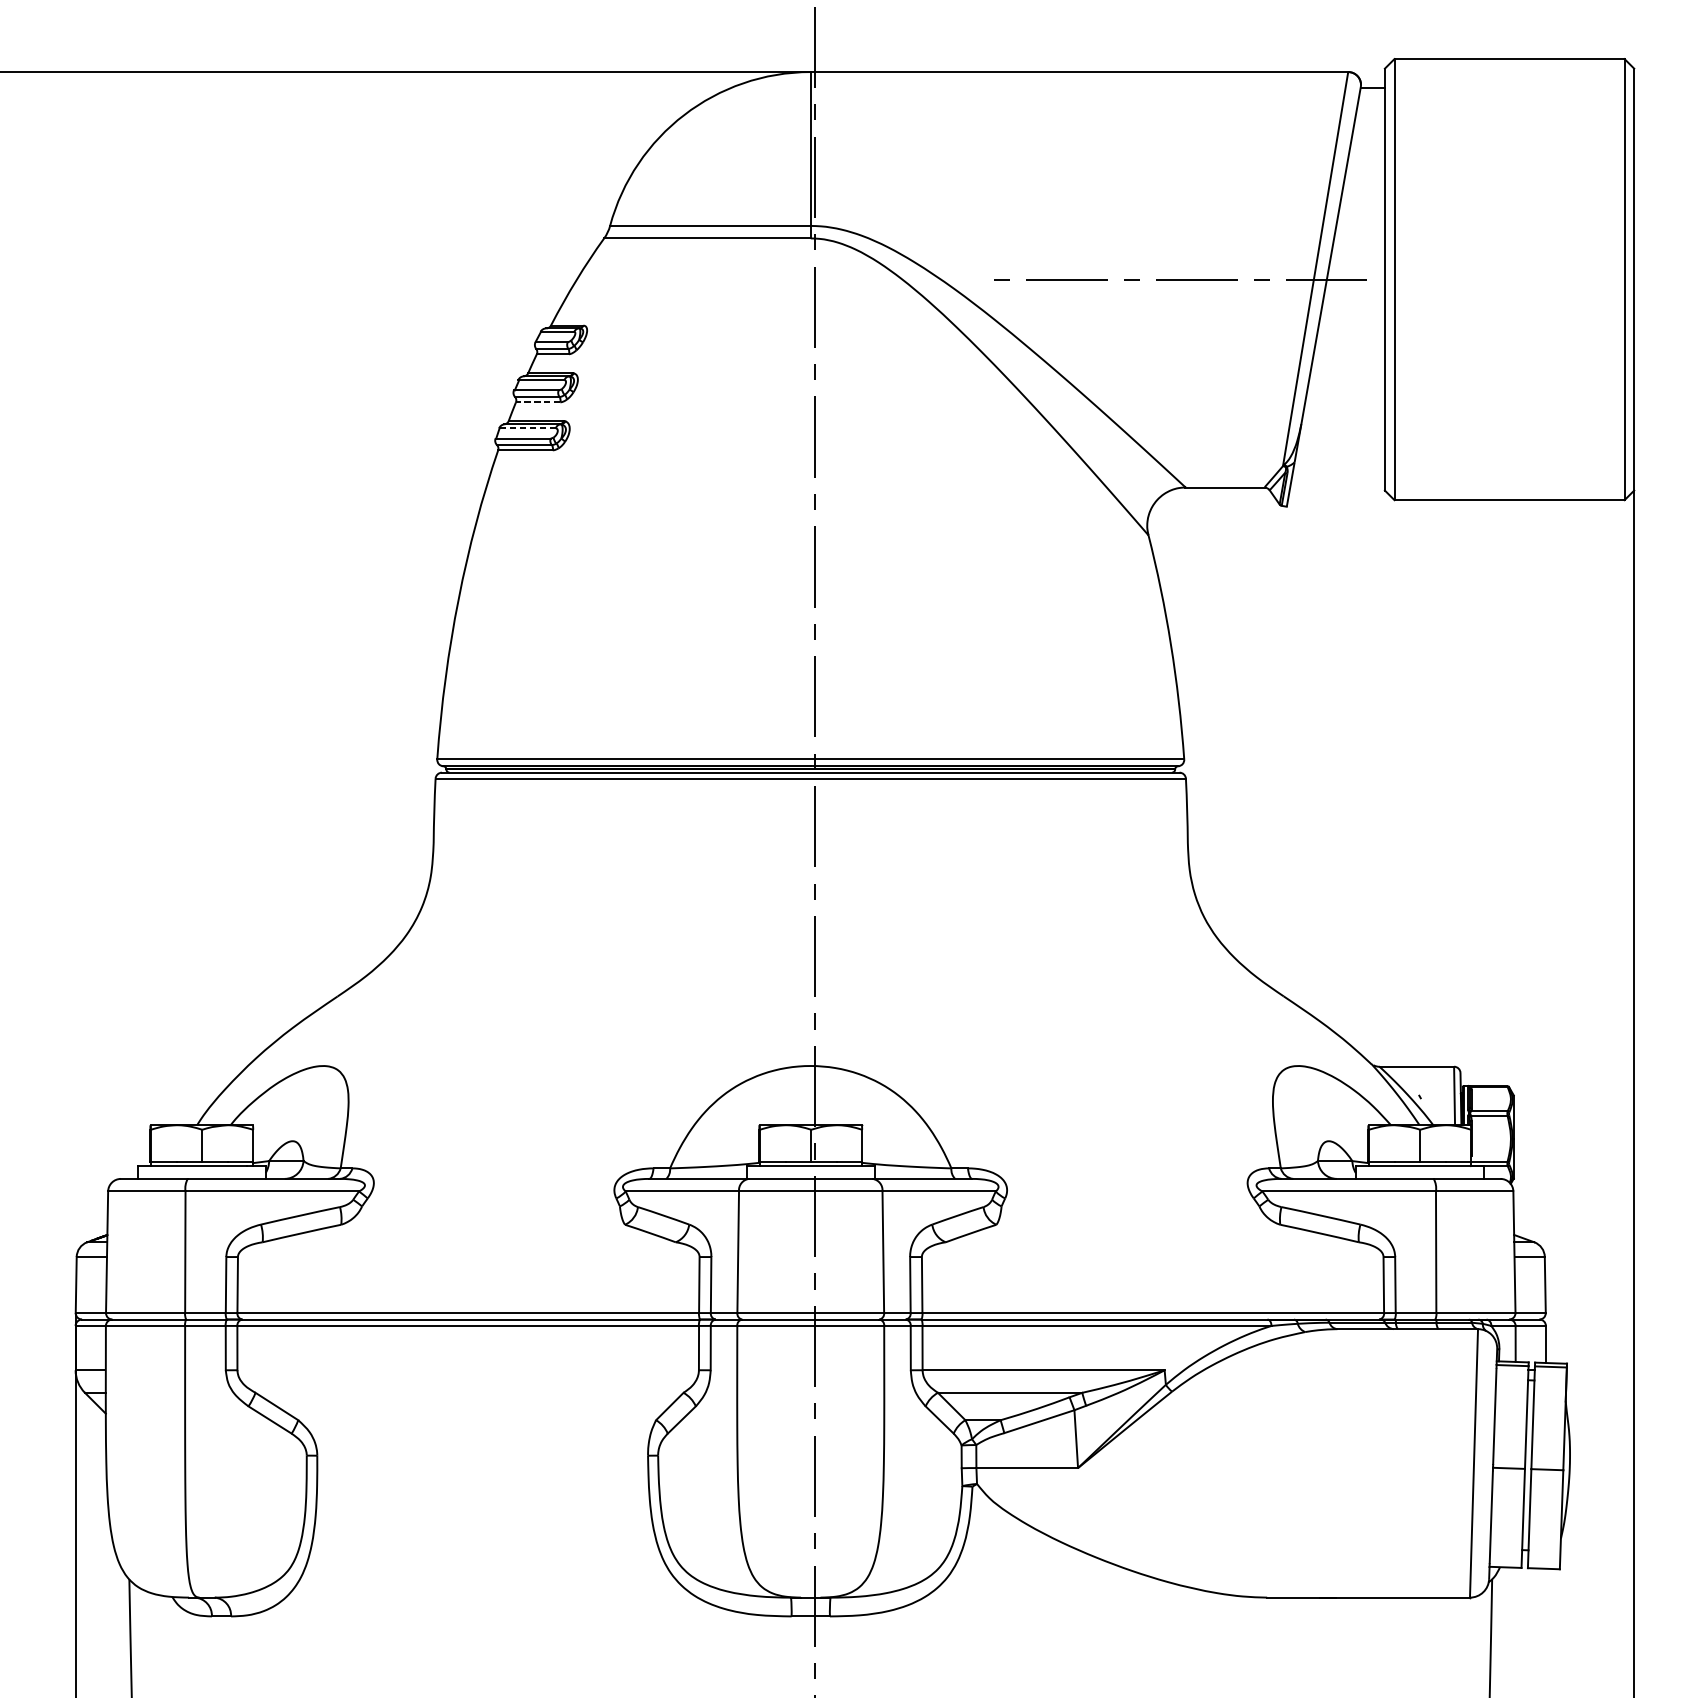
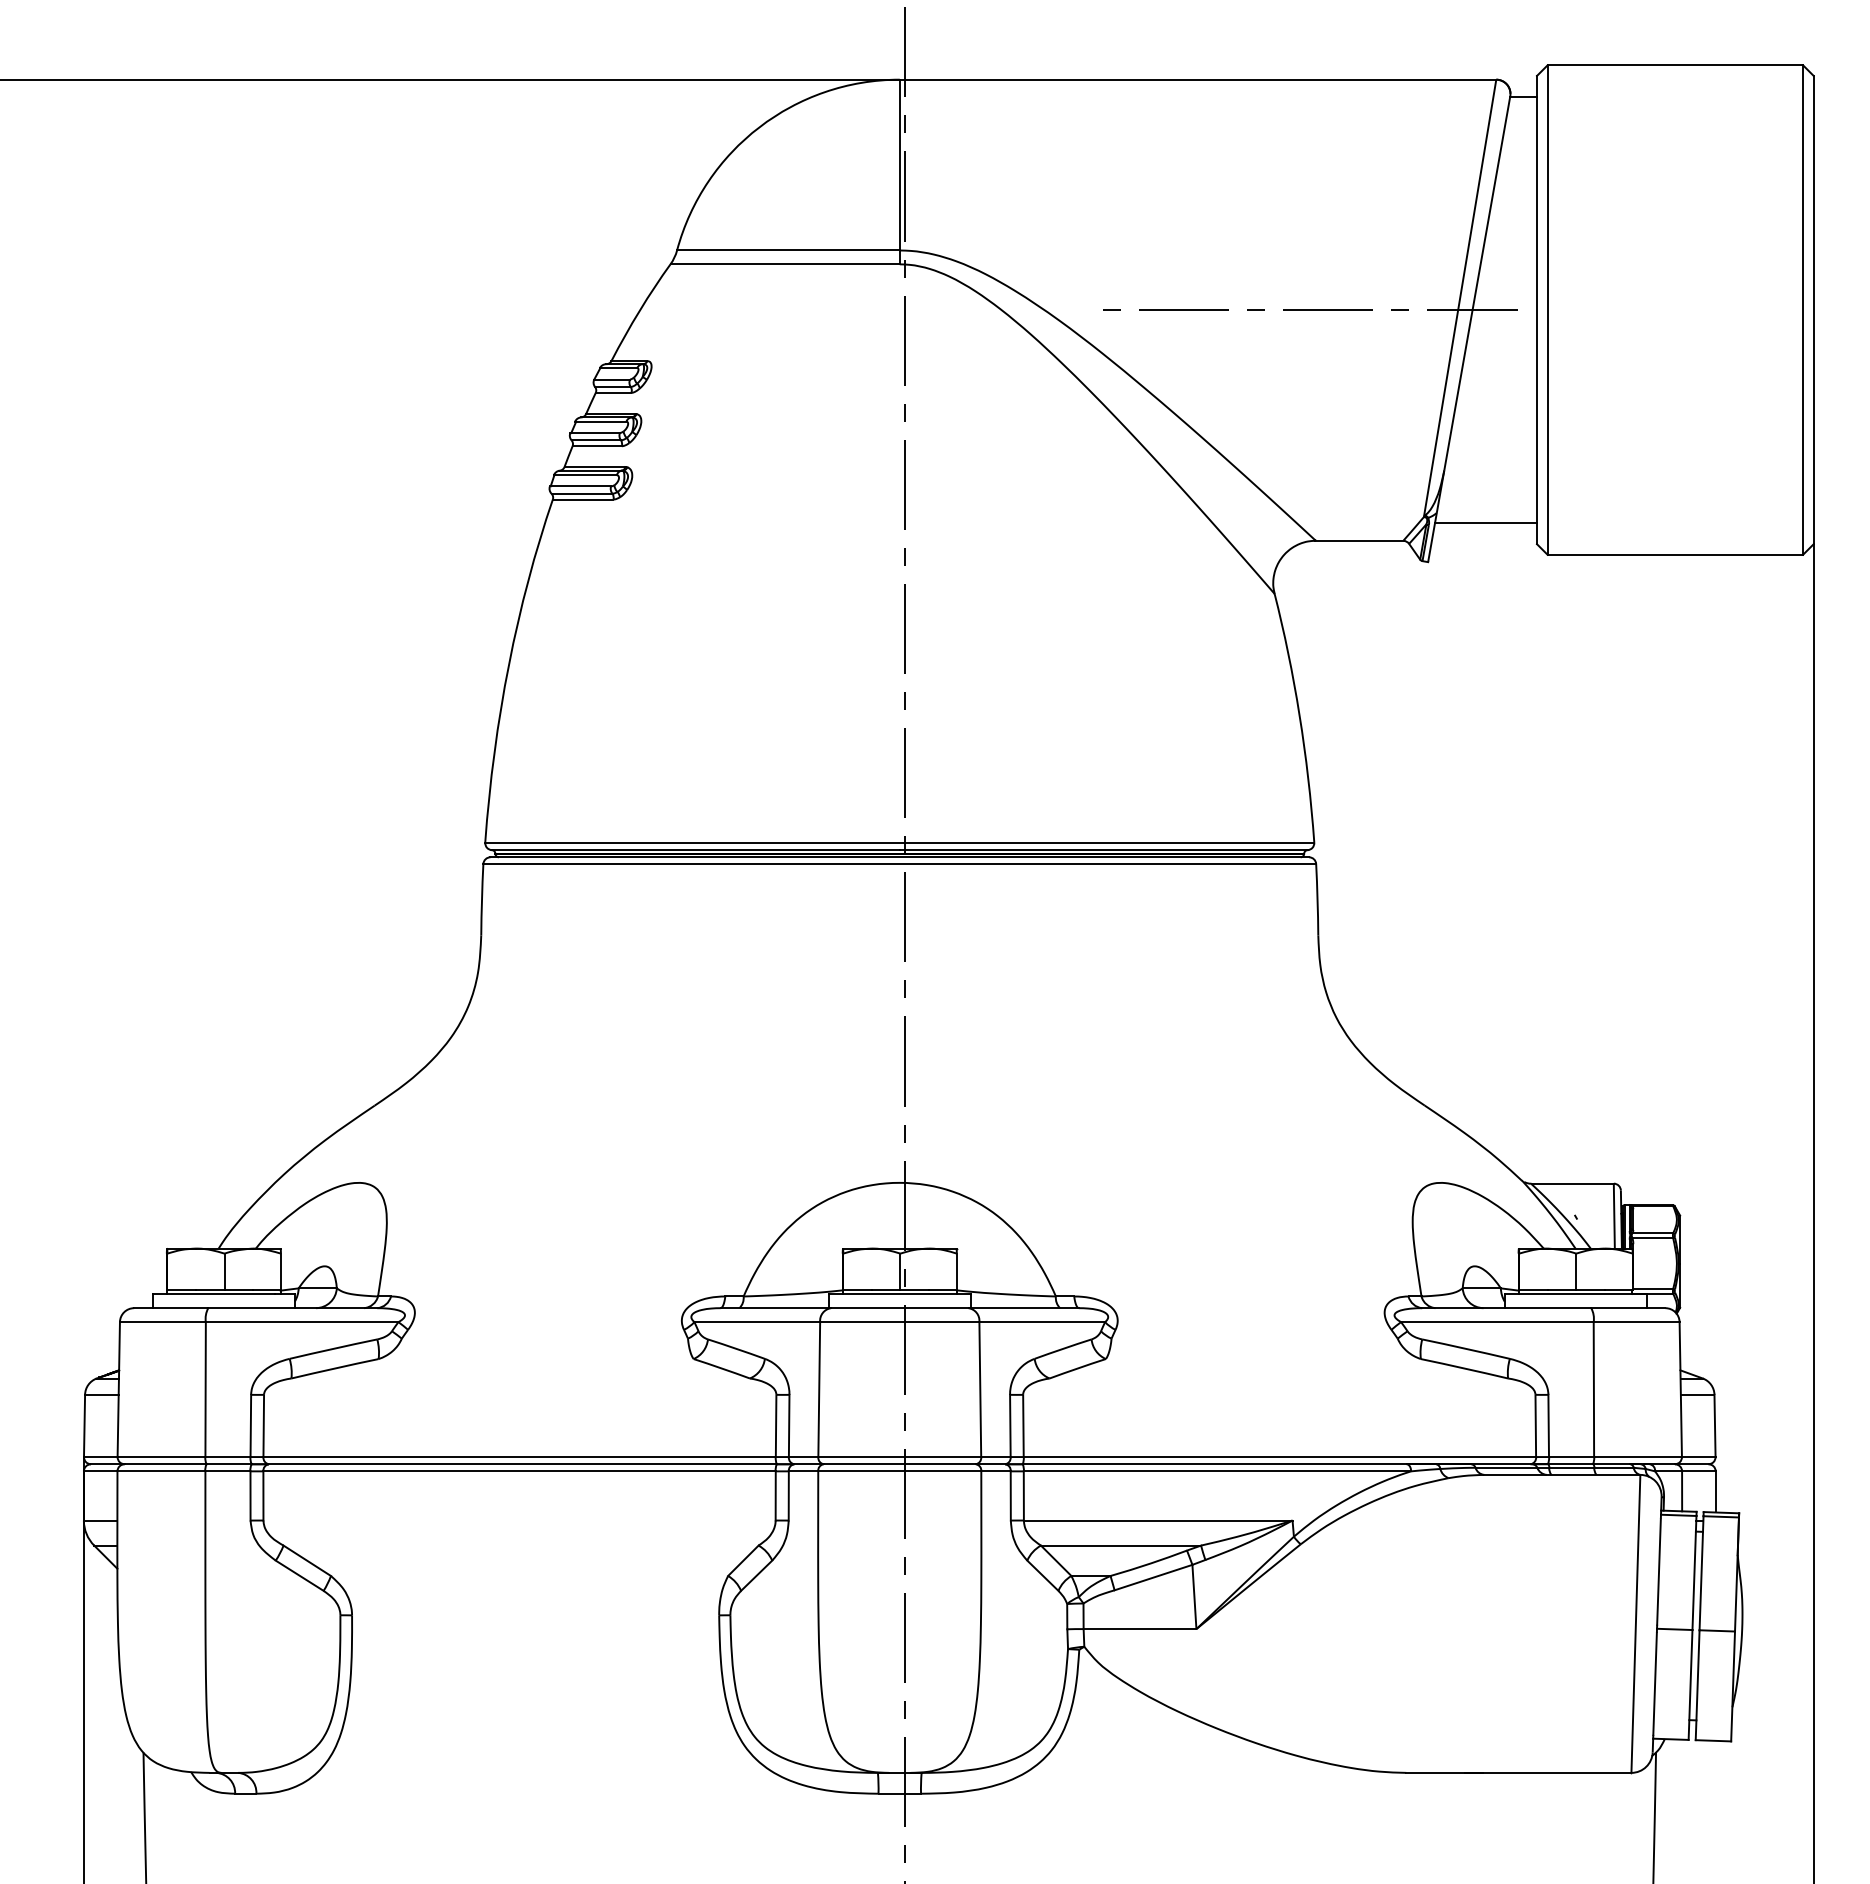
line: (538, 402) -> (597, 446), dashed -> solid
line: (526, 428) -> (584, 475), dashed -> solid
line: (1339, 471) -> (1486, 522), added

